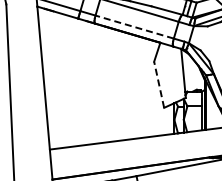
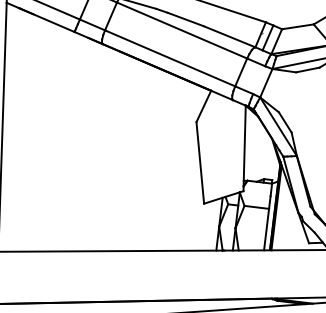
line: (134, 27) -> (169, 59), dashed -> solid
line: (159, 84) -> (200, 162), dashed -> solid

